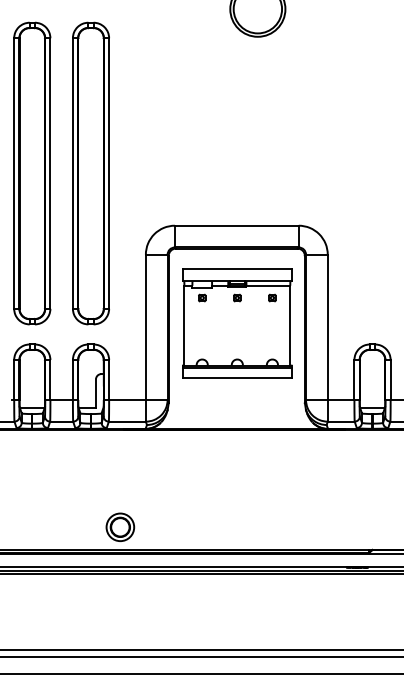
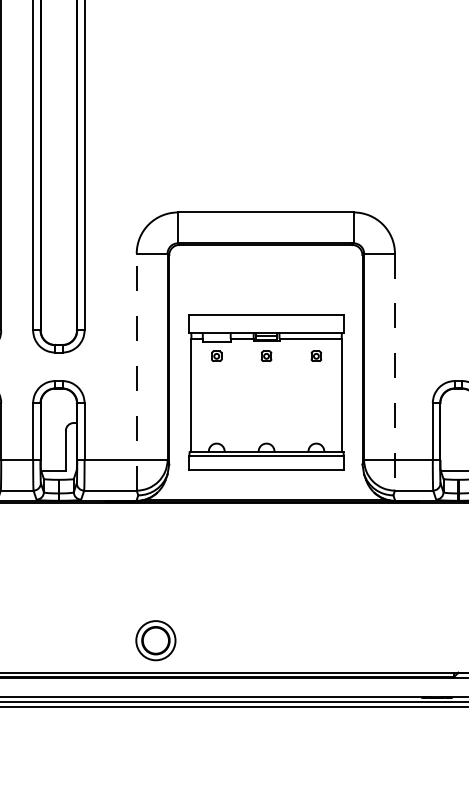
part: (237, 323) -> (266, 392), moved
line: (145, 337) -> (136, 371), solid -> dashed
line: (327, 338) -> (394, 372), solid -> dashed
part: (120, 526) -> (156, 639), moved

